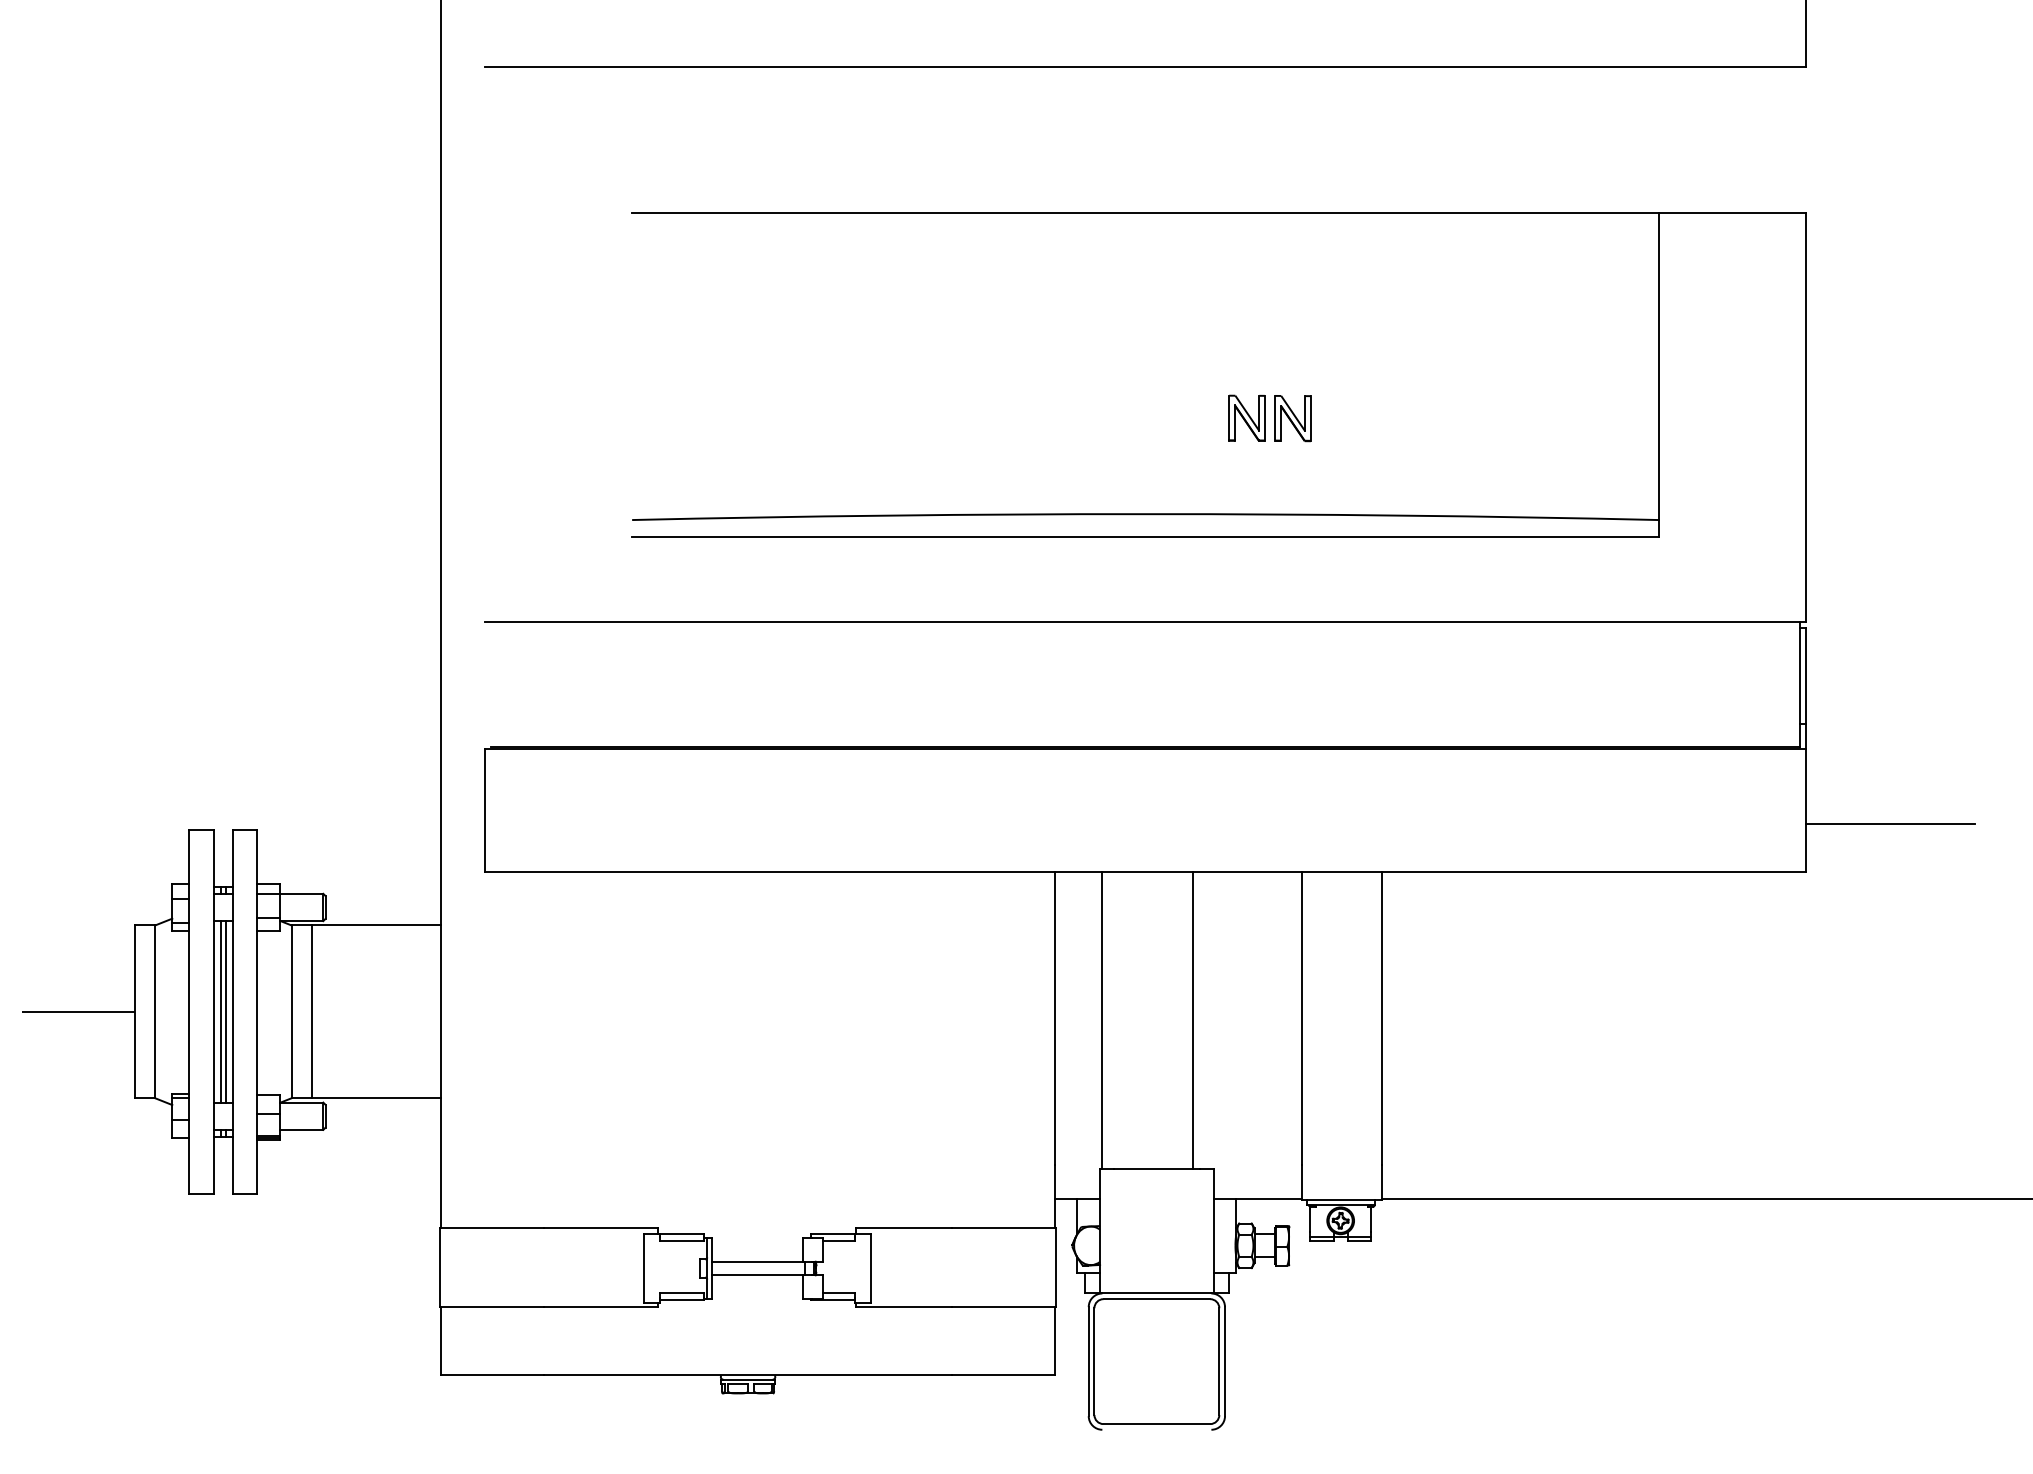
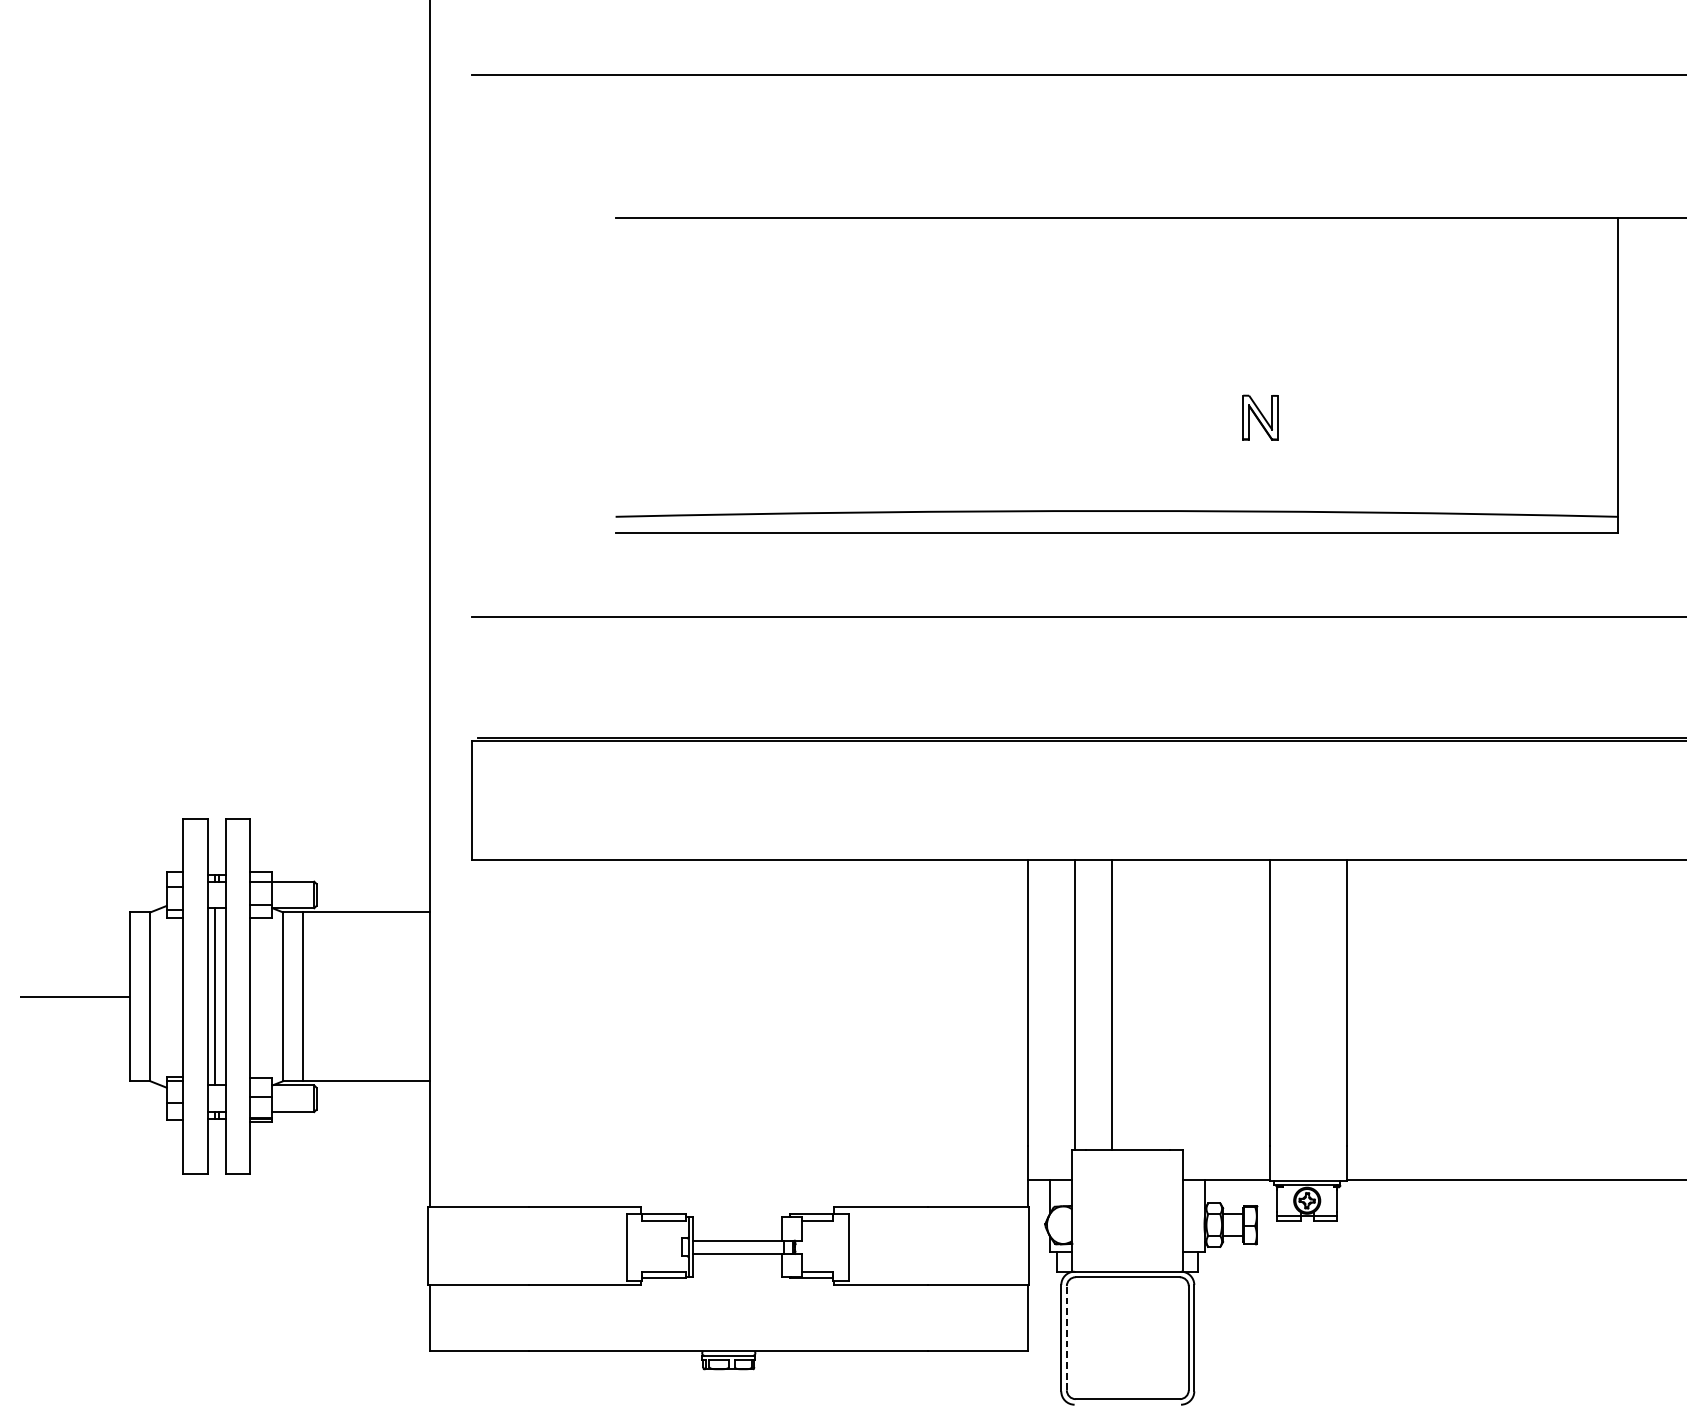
part: (1246, 417) -> (1215, 416), removed
line: (225, 1011) -> (218, 996), removed
line: (1193, 1020) -> (1111, 1005), moved
line: (1094, 1361) -> (1066, 1338), solid -> dashed

